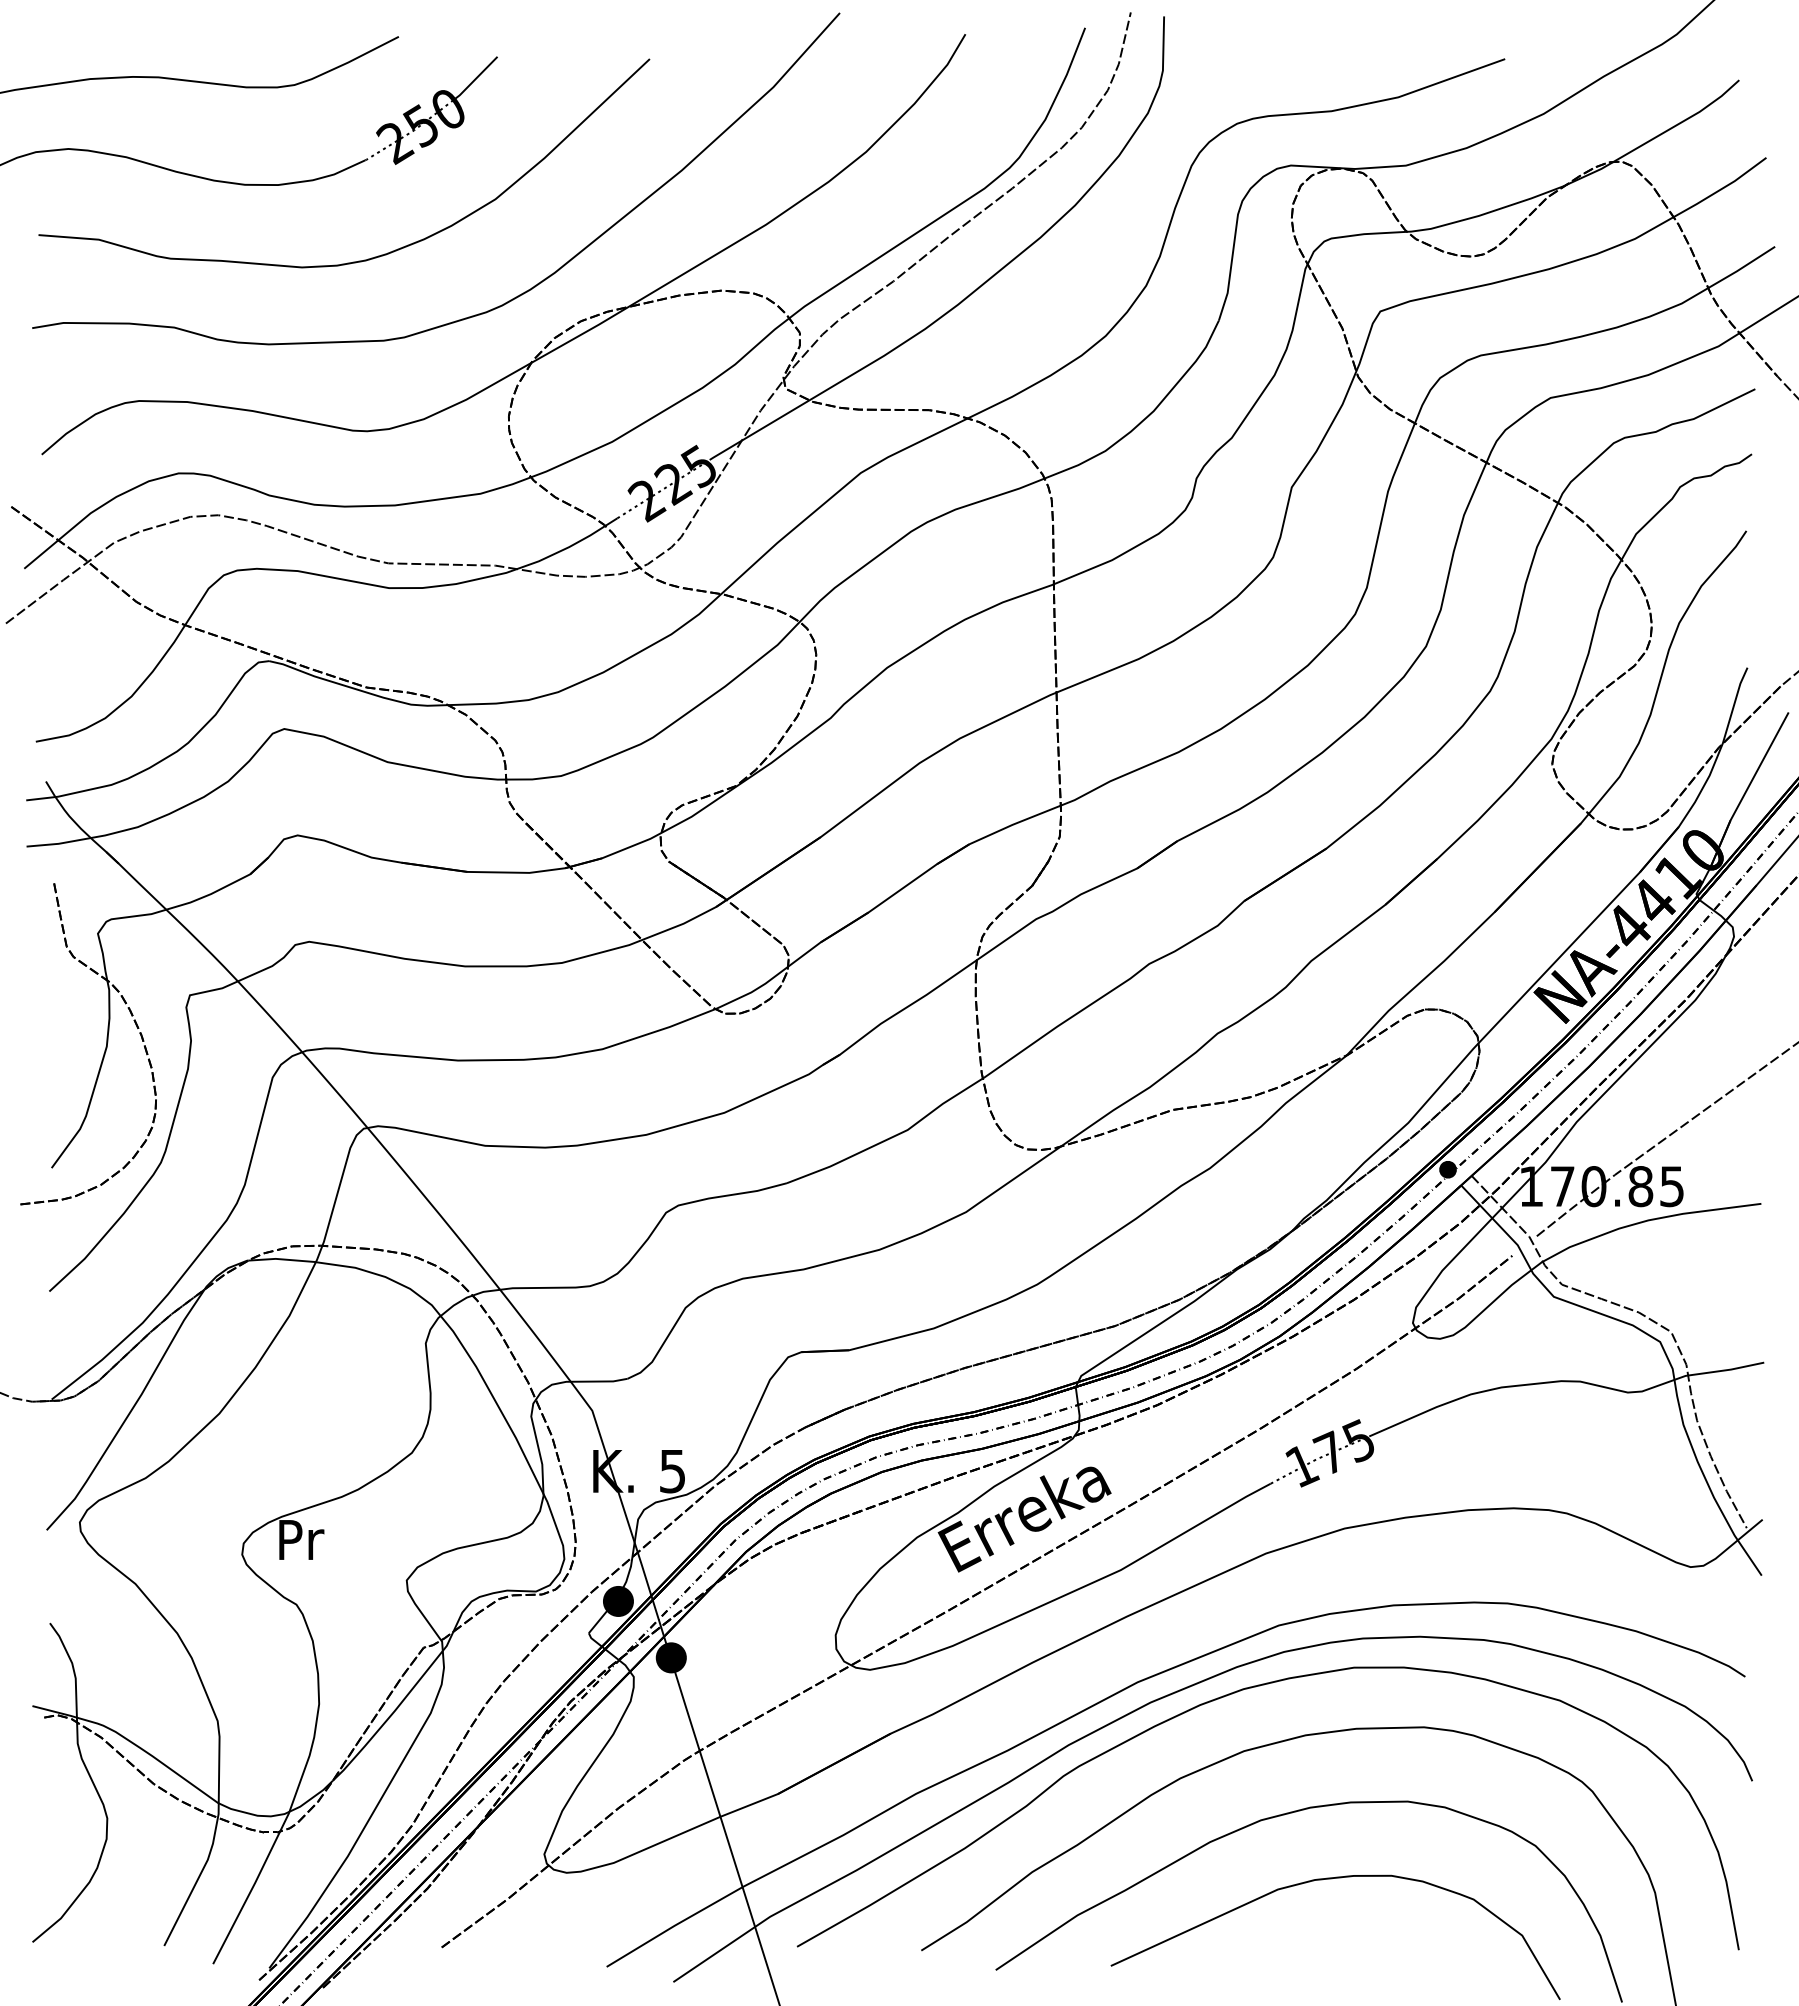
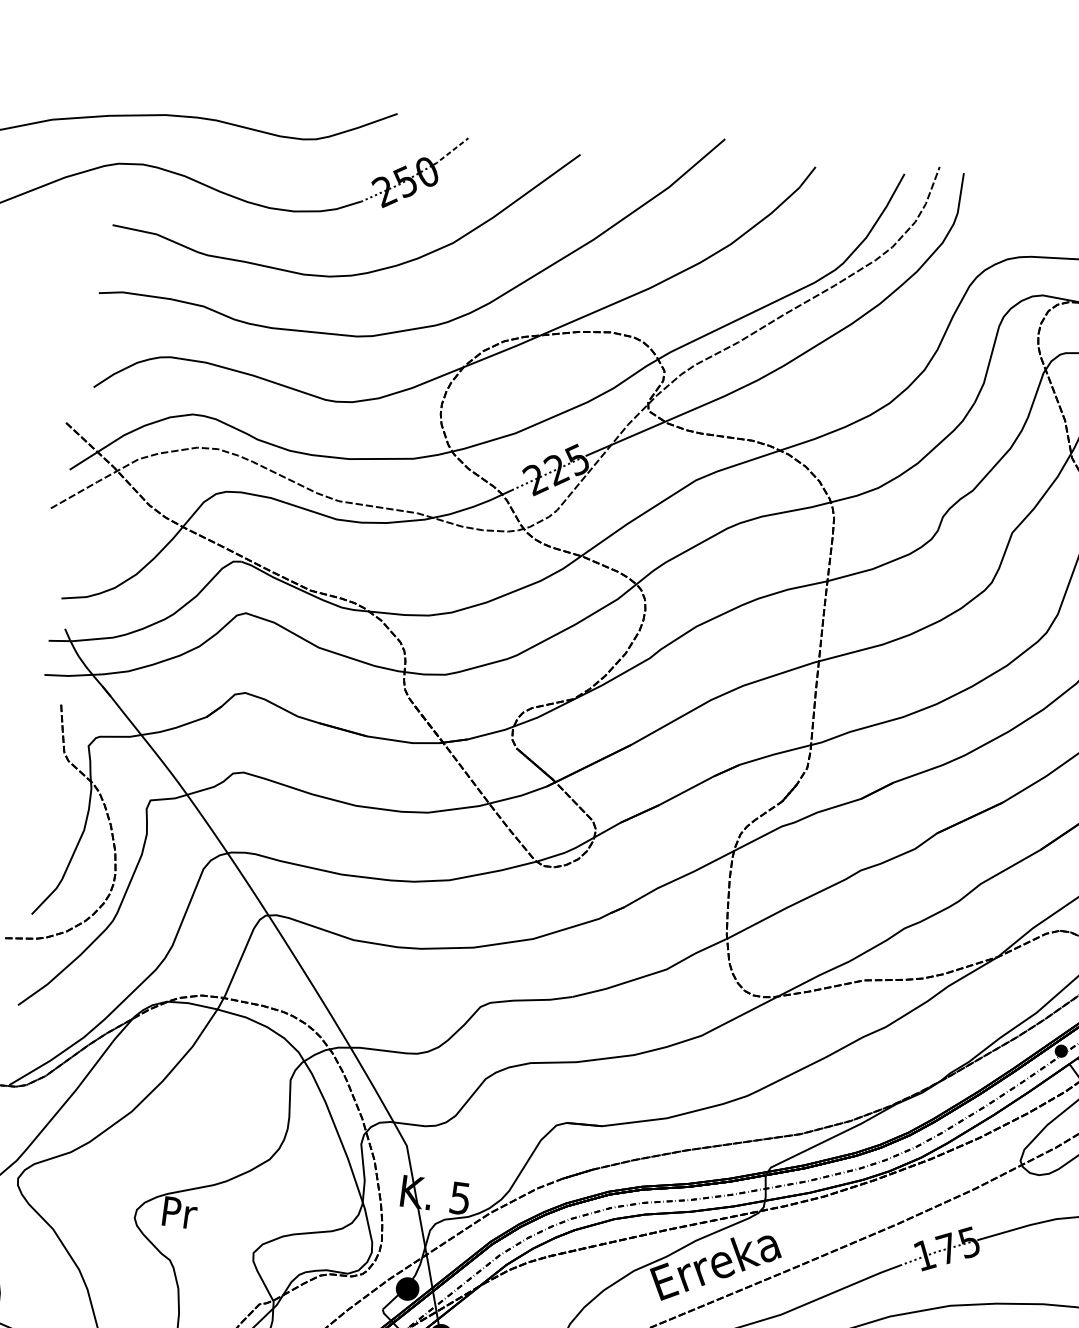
line: (476, 78) -> (450, 152), solid -> dashed

